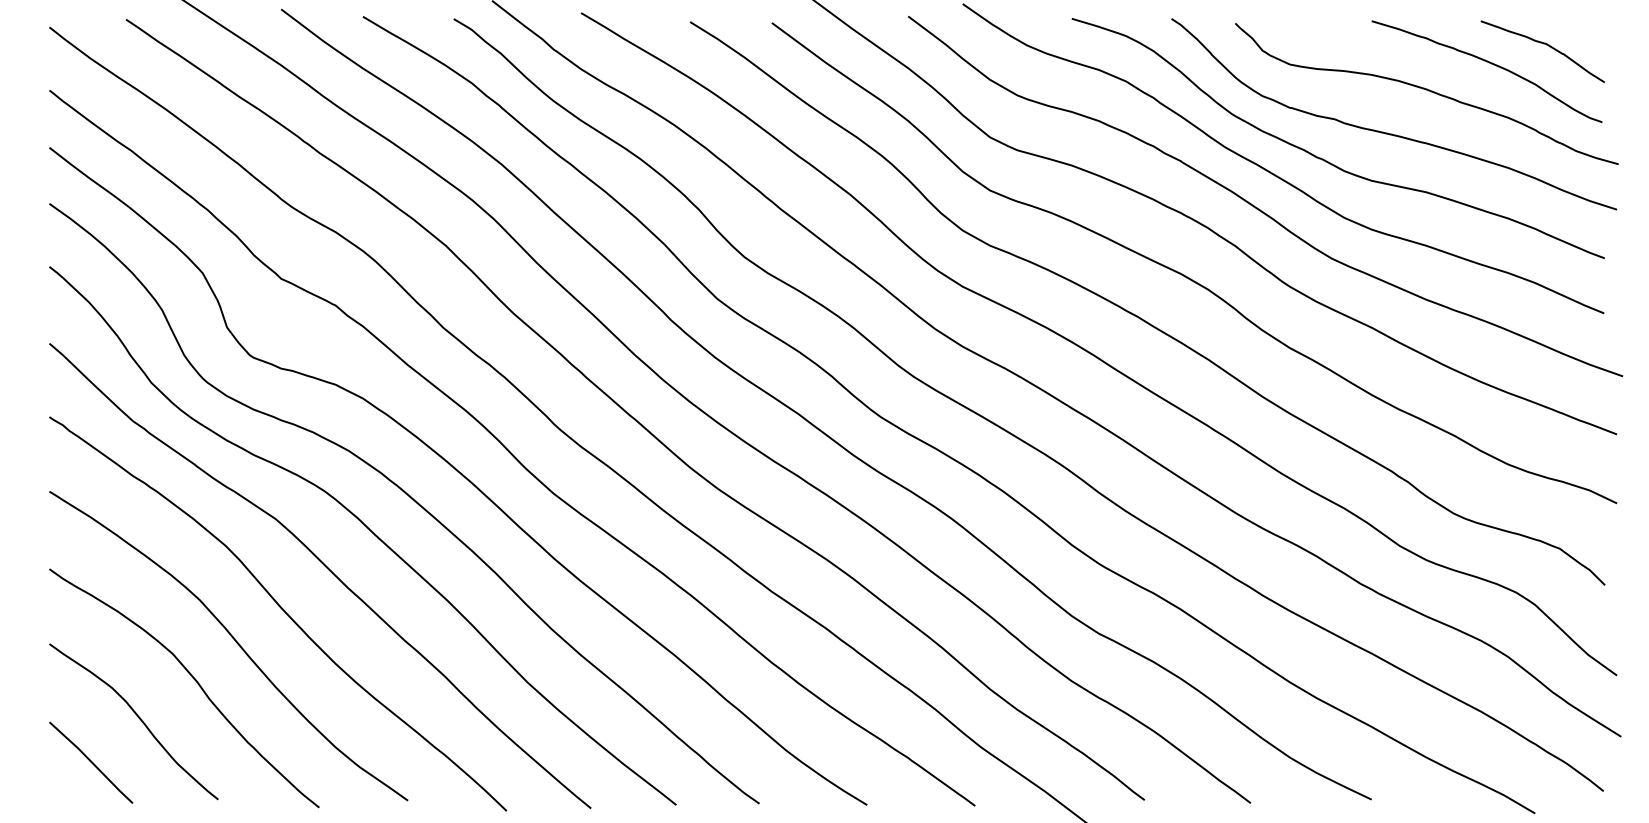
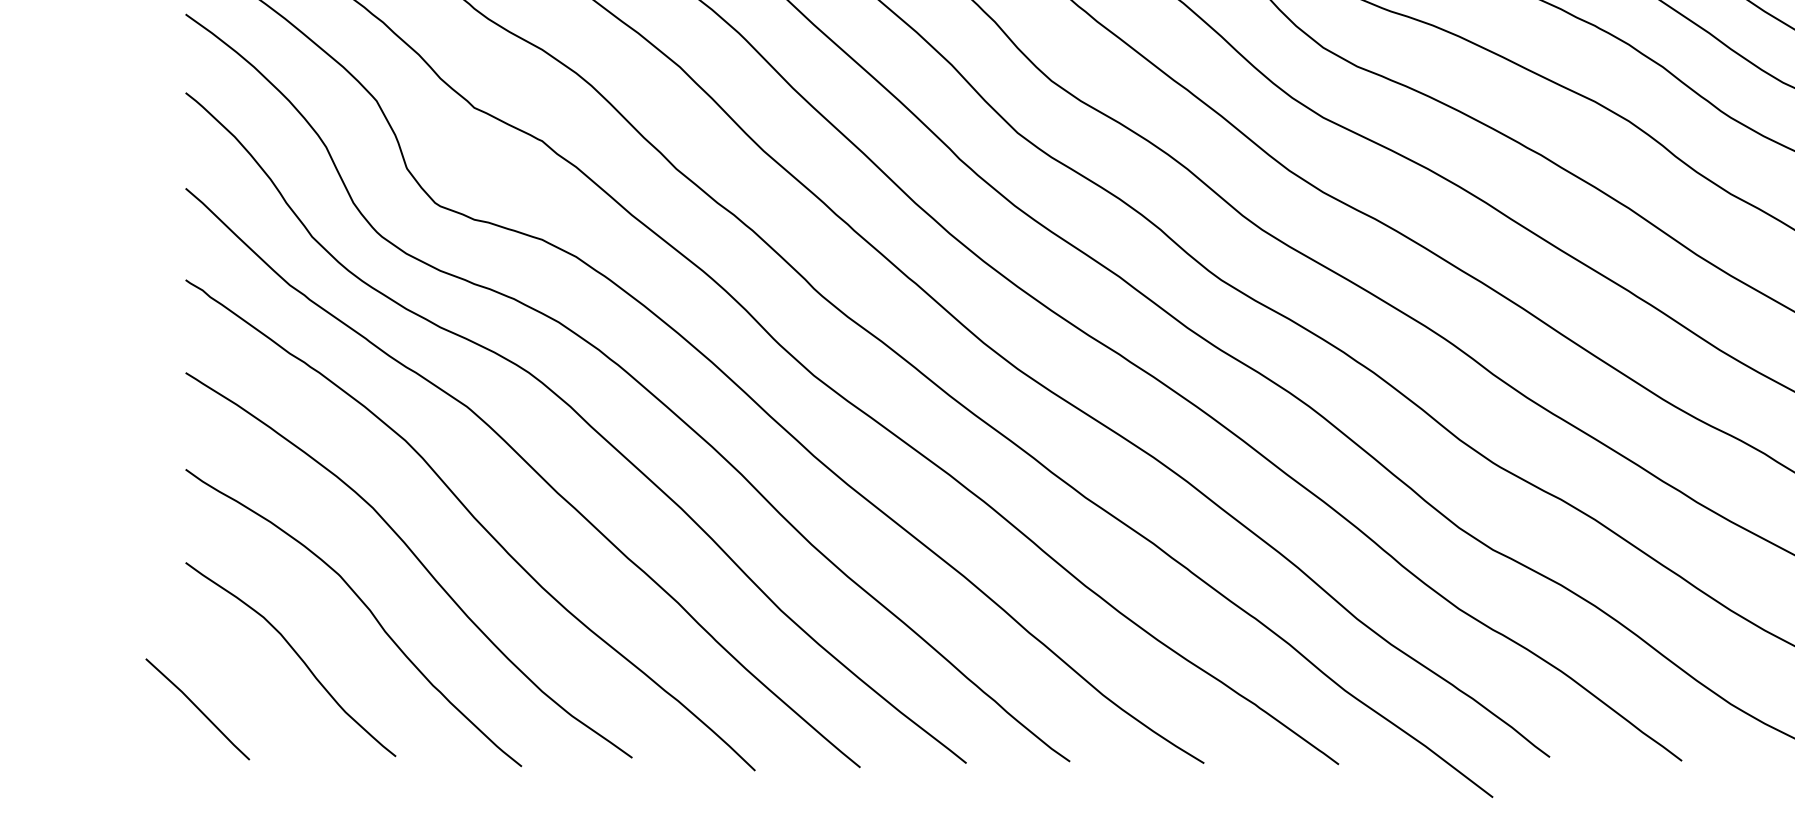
line: (91, 762) -> (198, 709), moved

